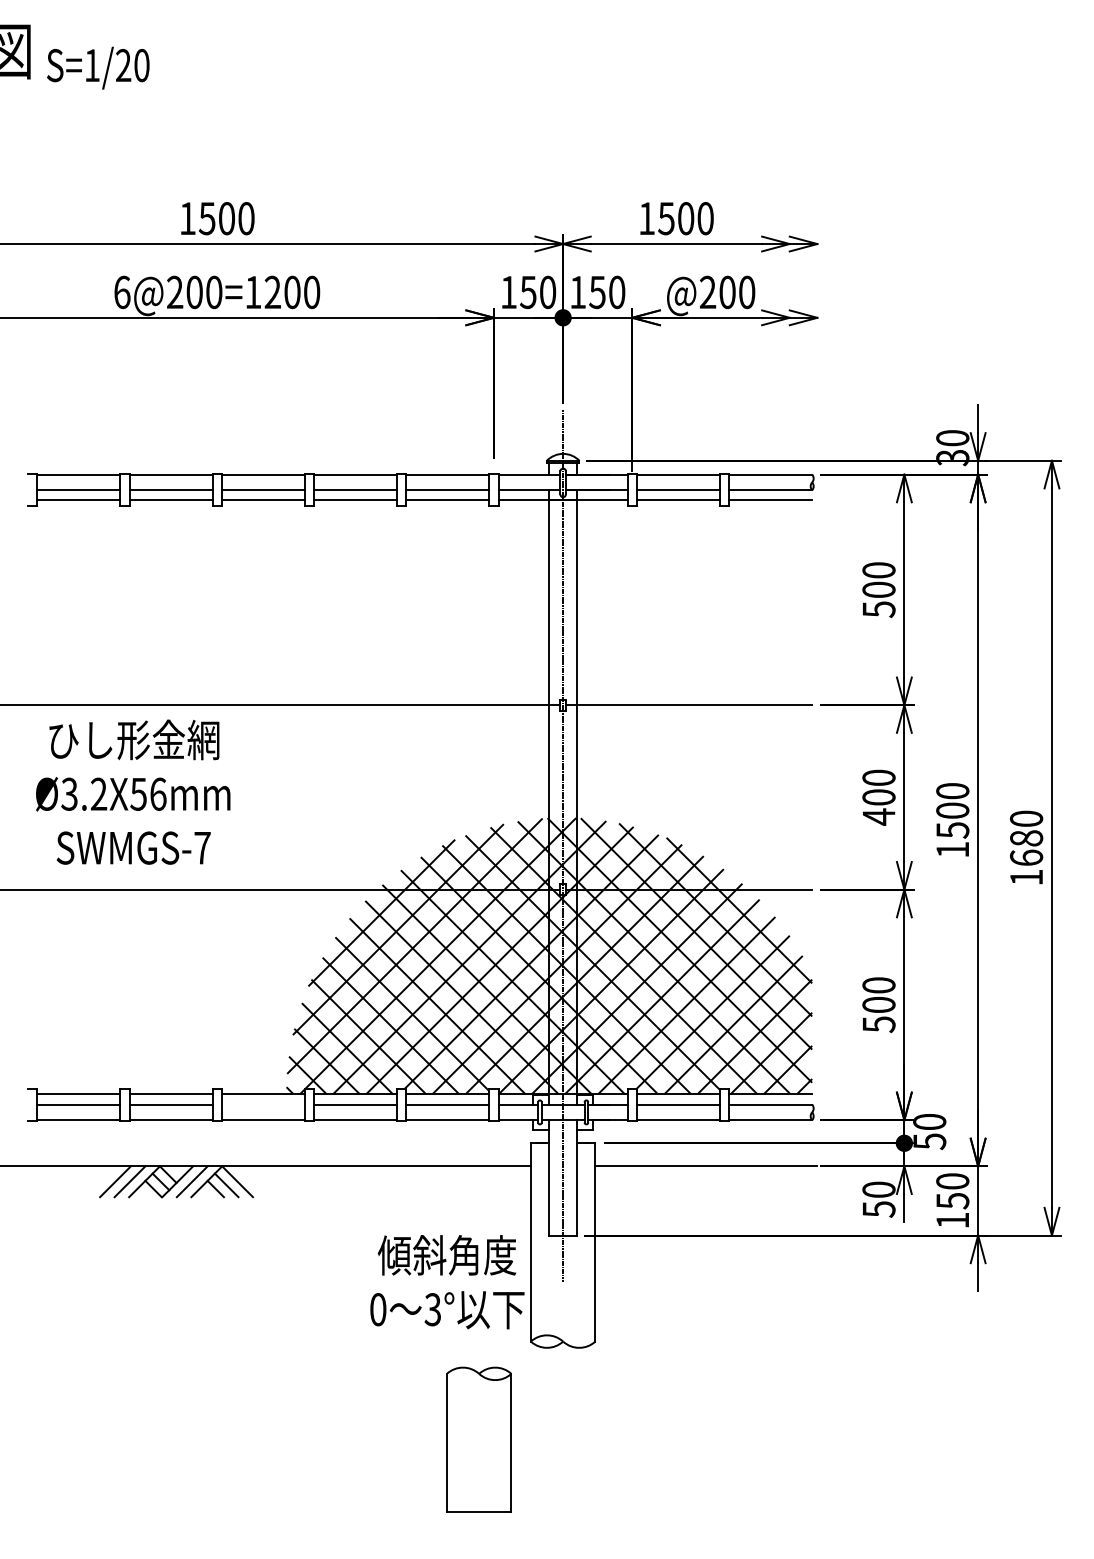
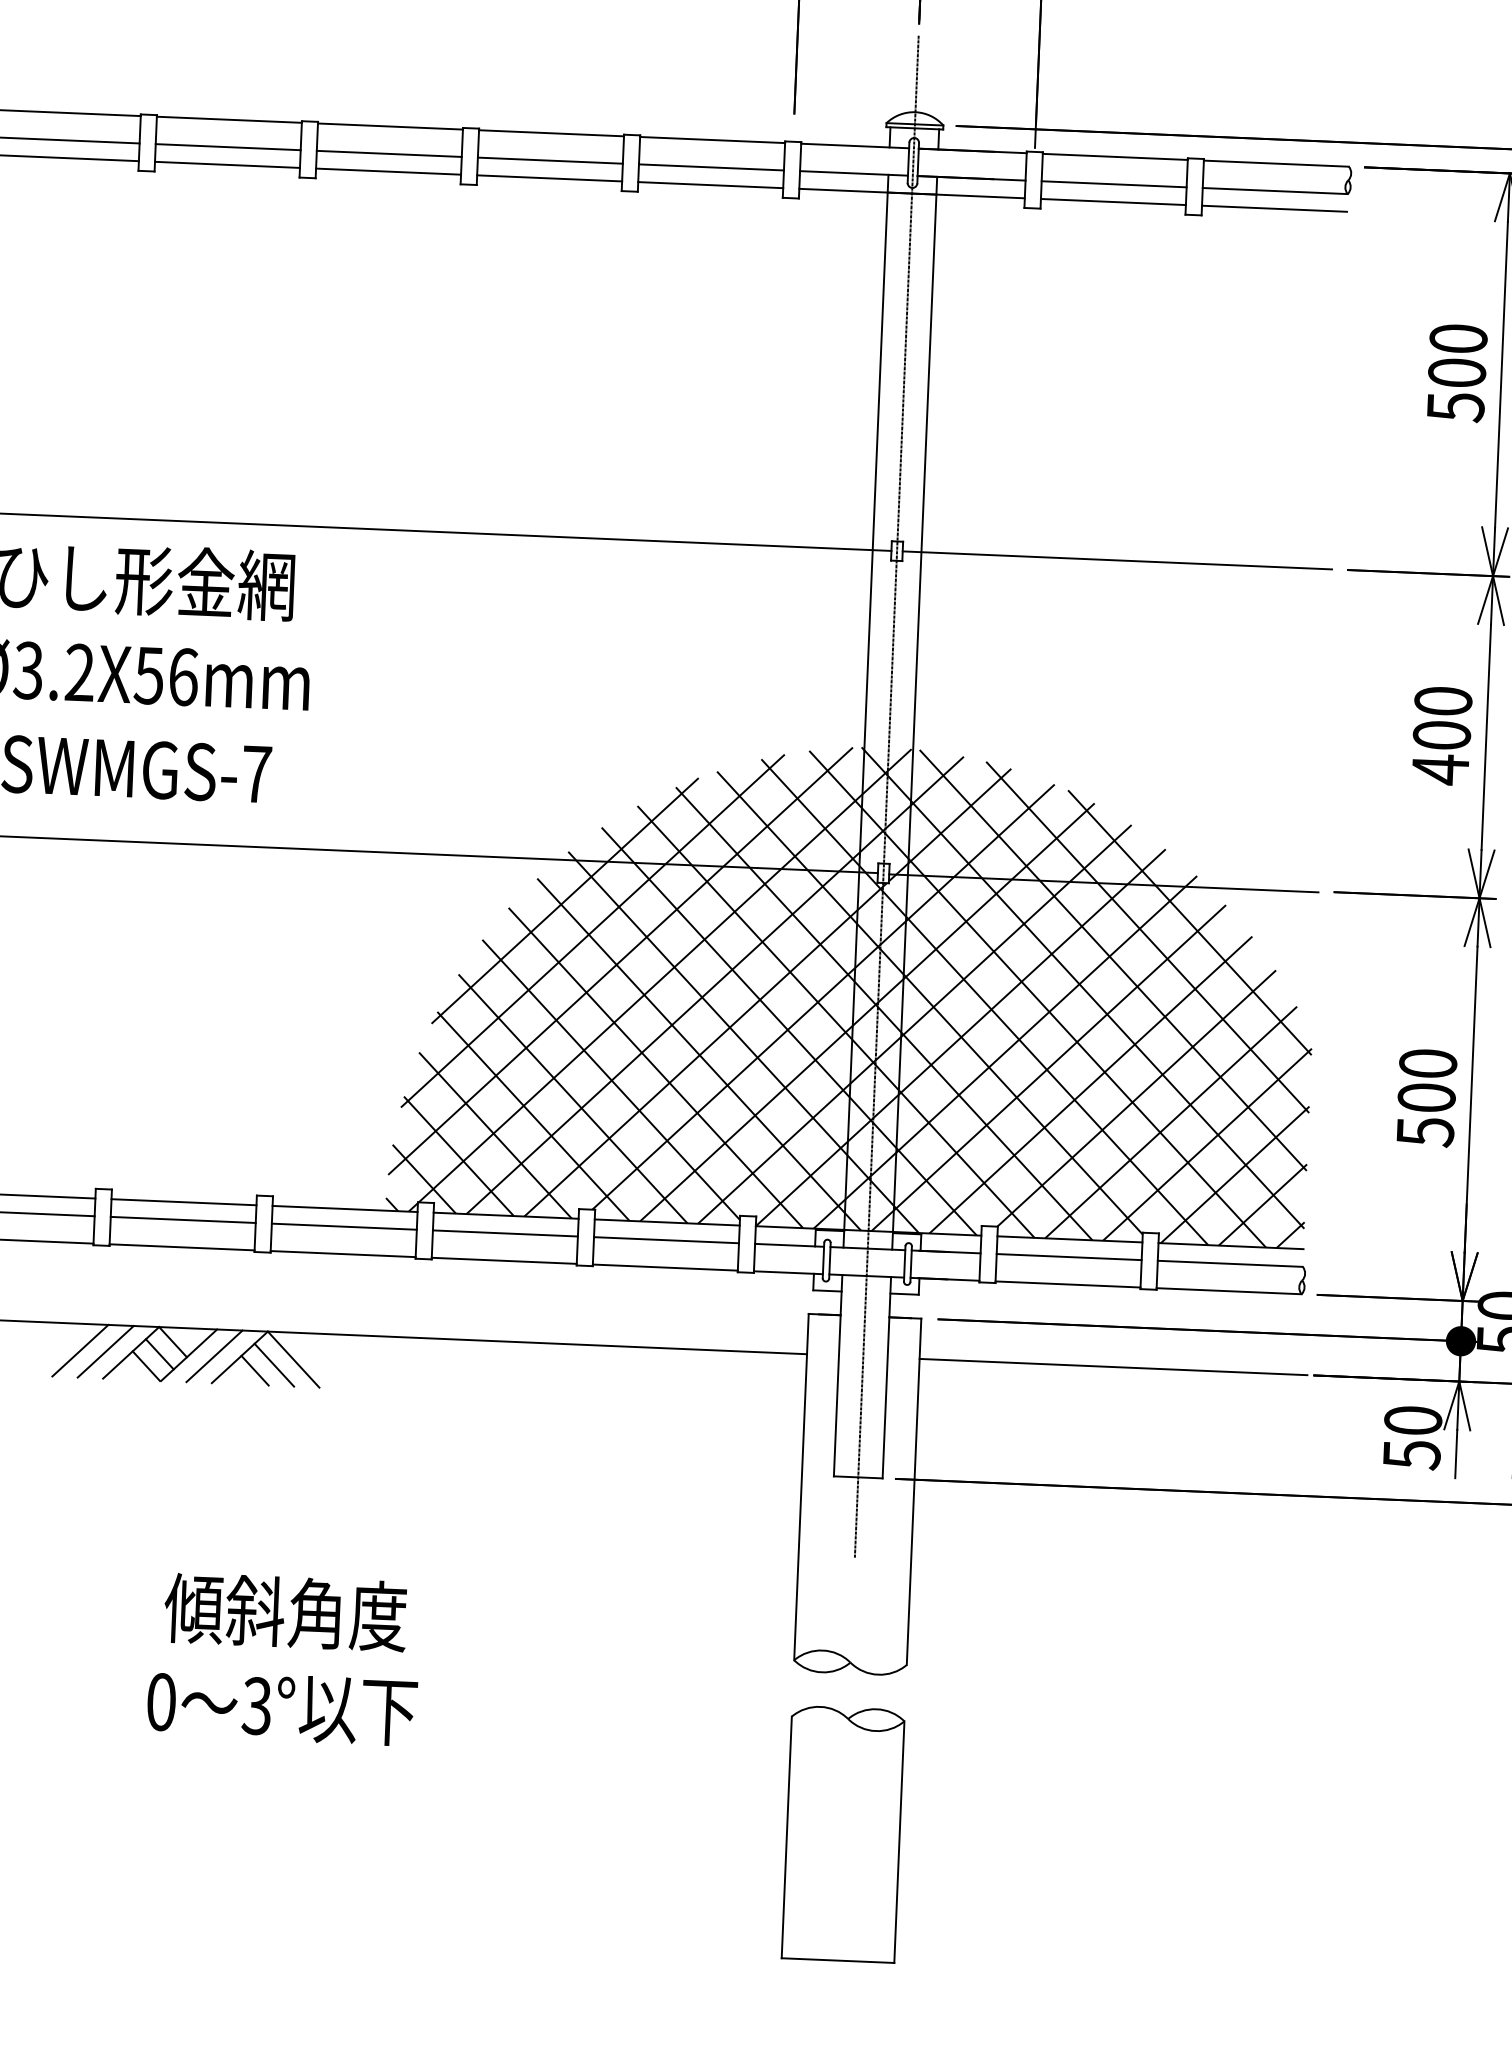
line: (262, 1104) -> (342, 1226), added
text: (447, 1282) -> (284, 1659), moved
part: (478, 1439) -> (842, 1833), moved

